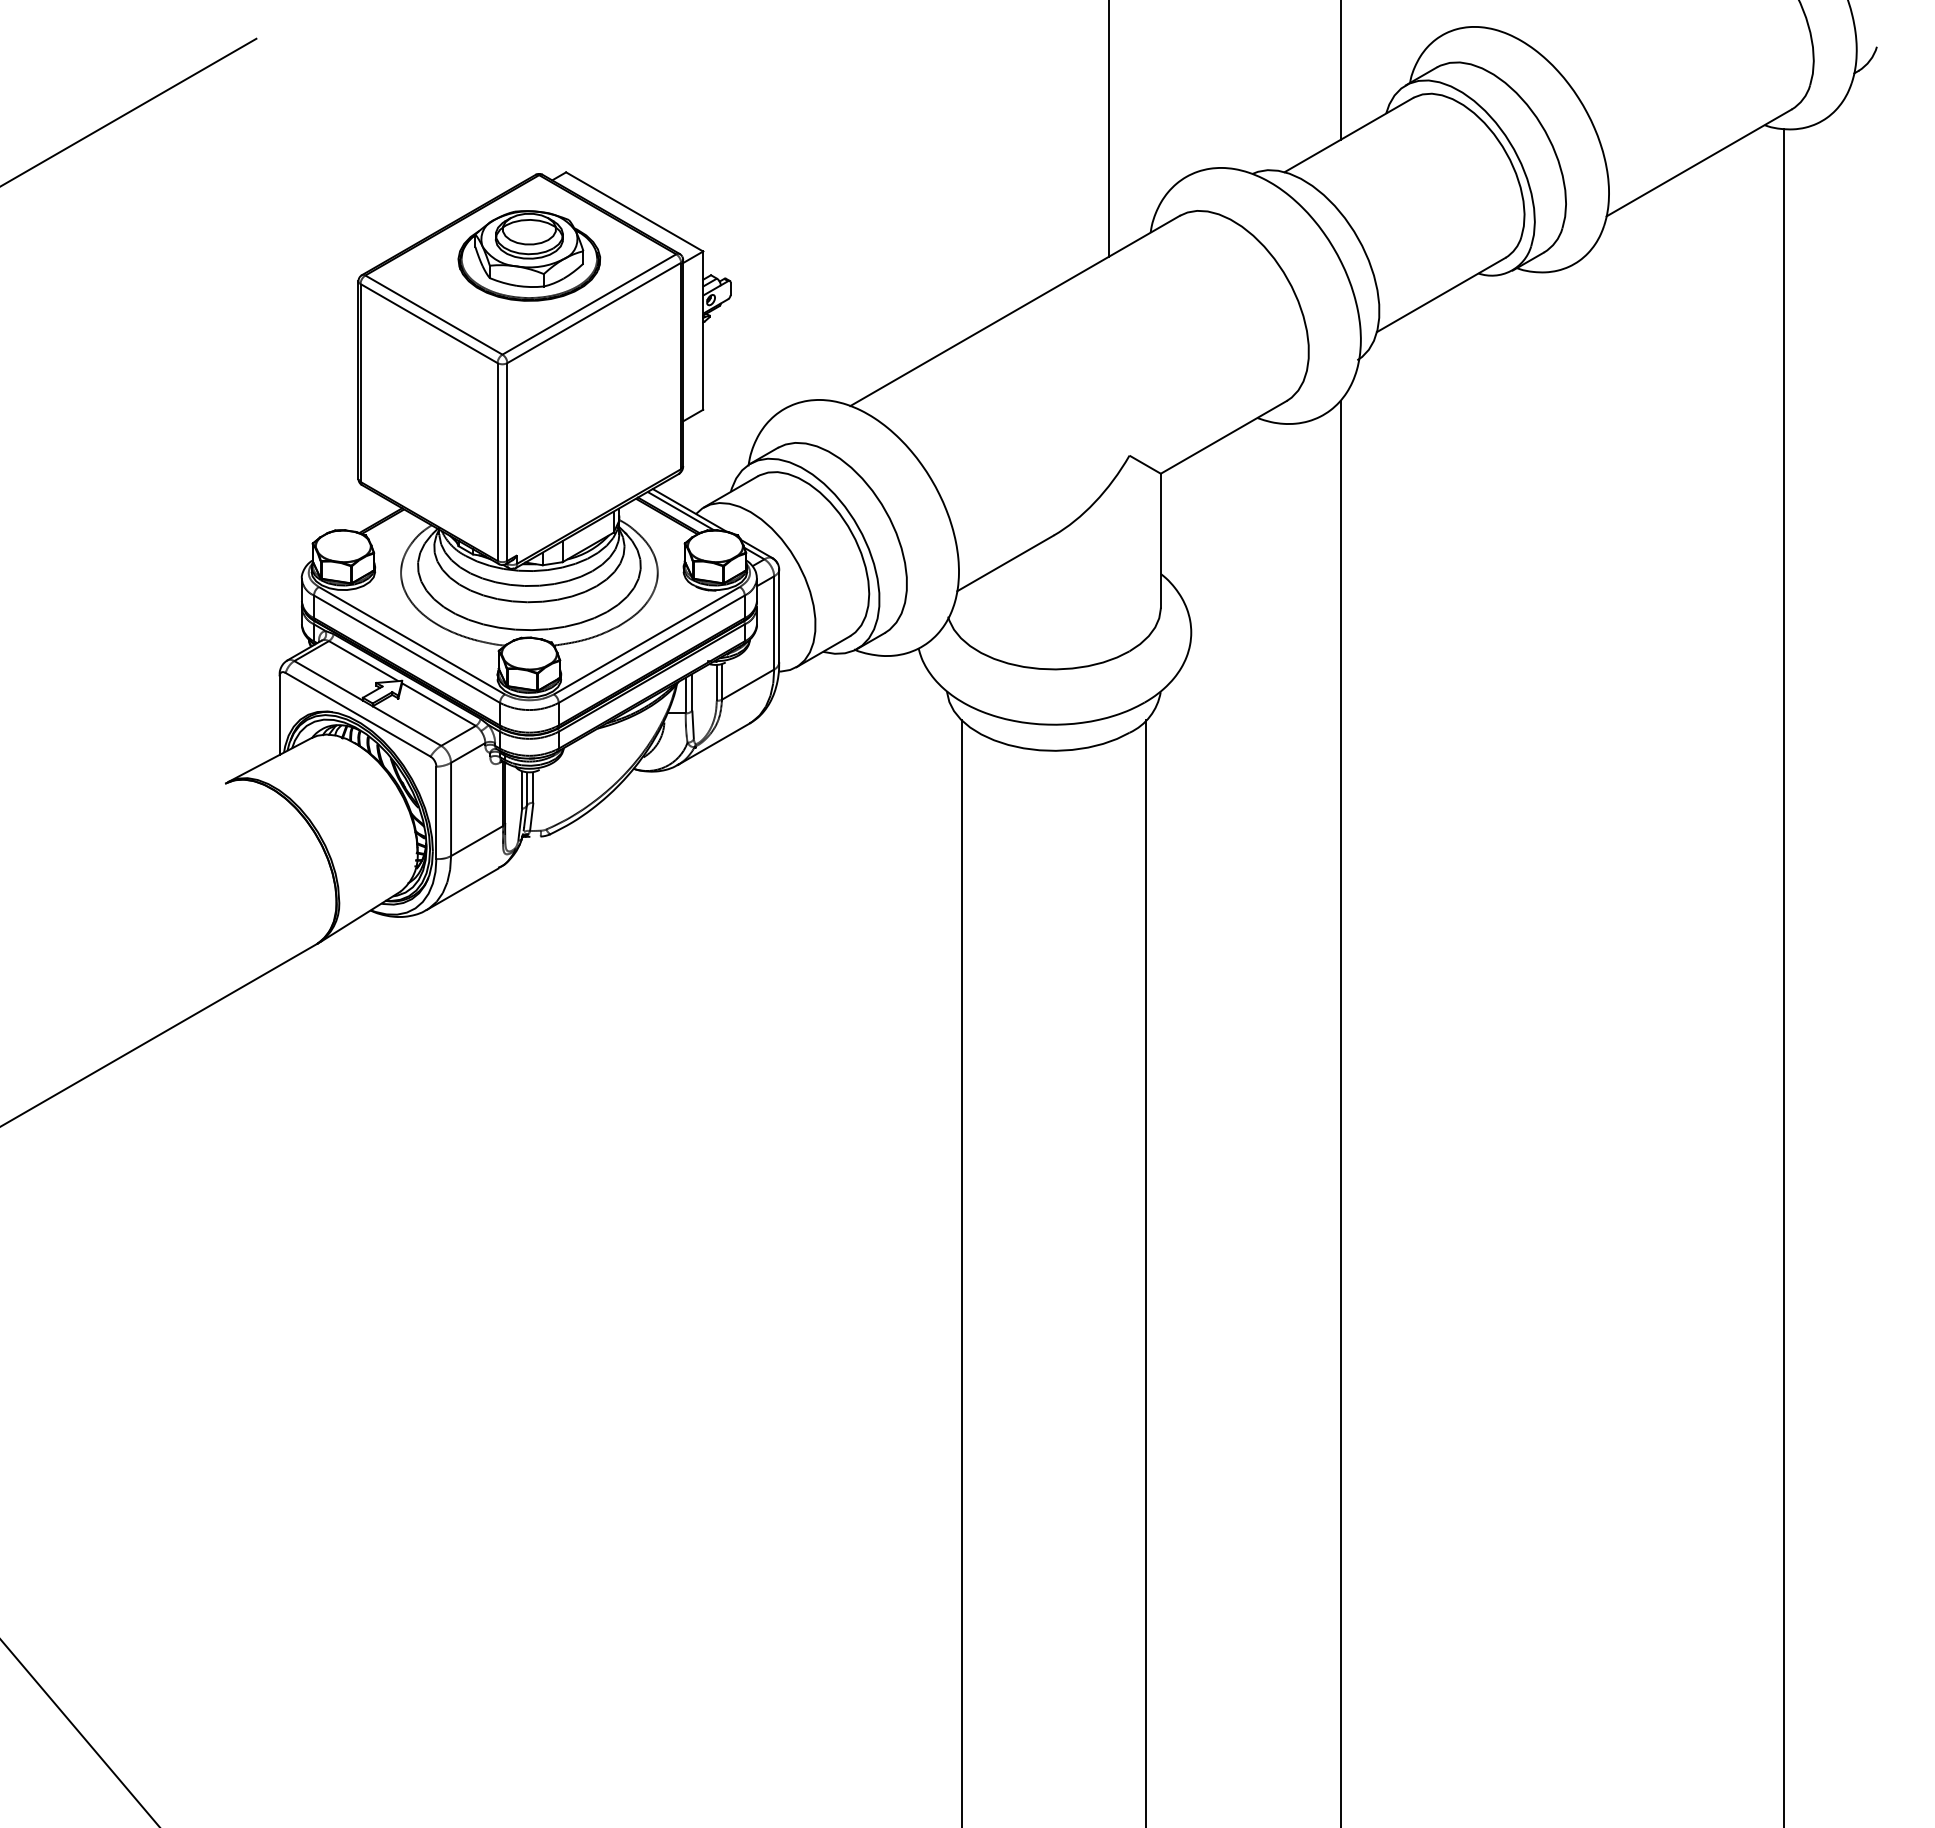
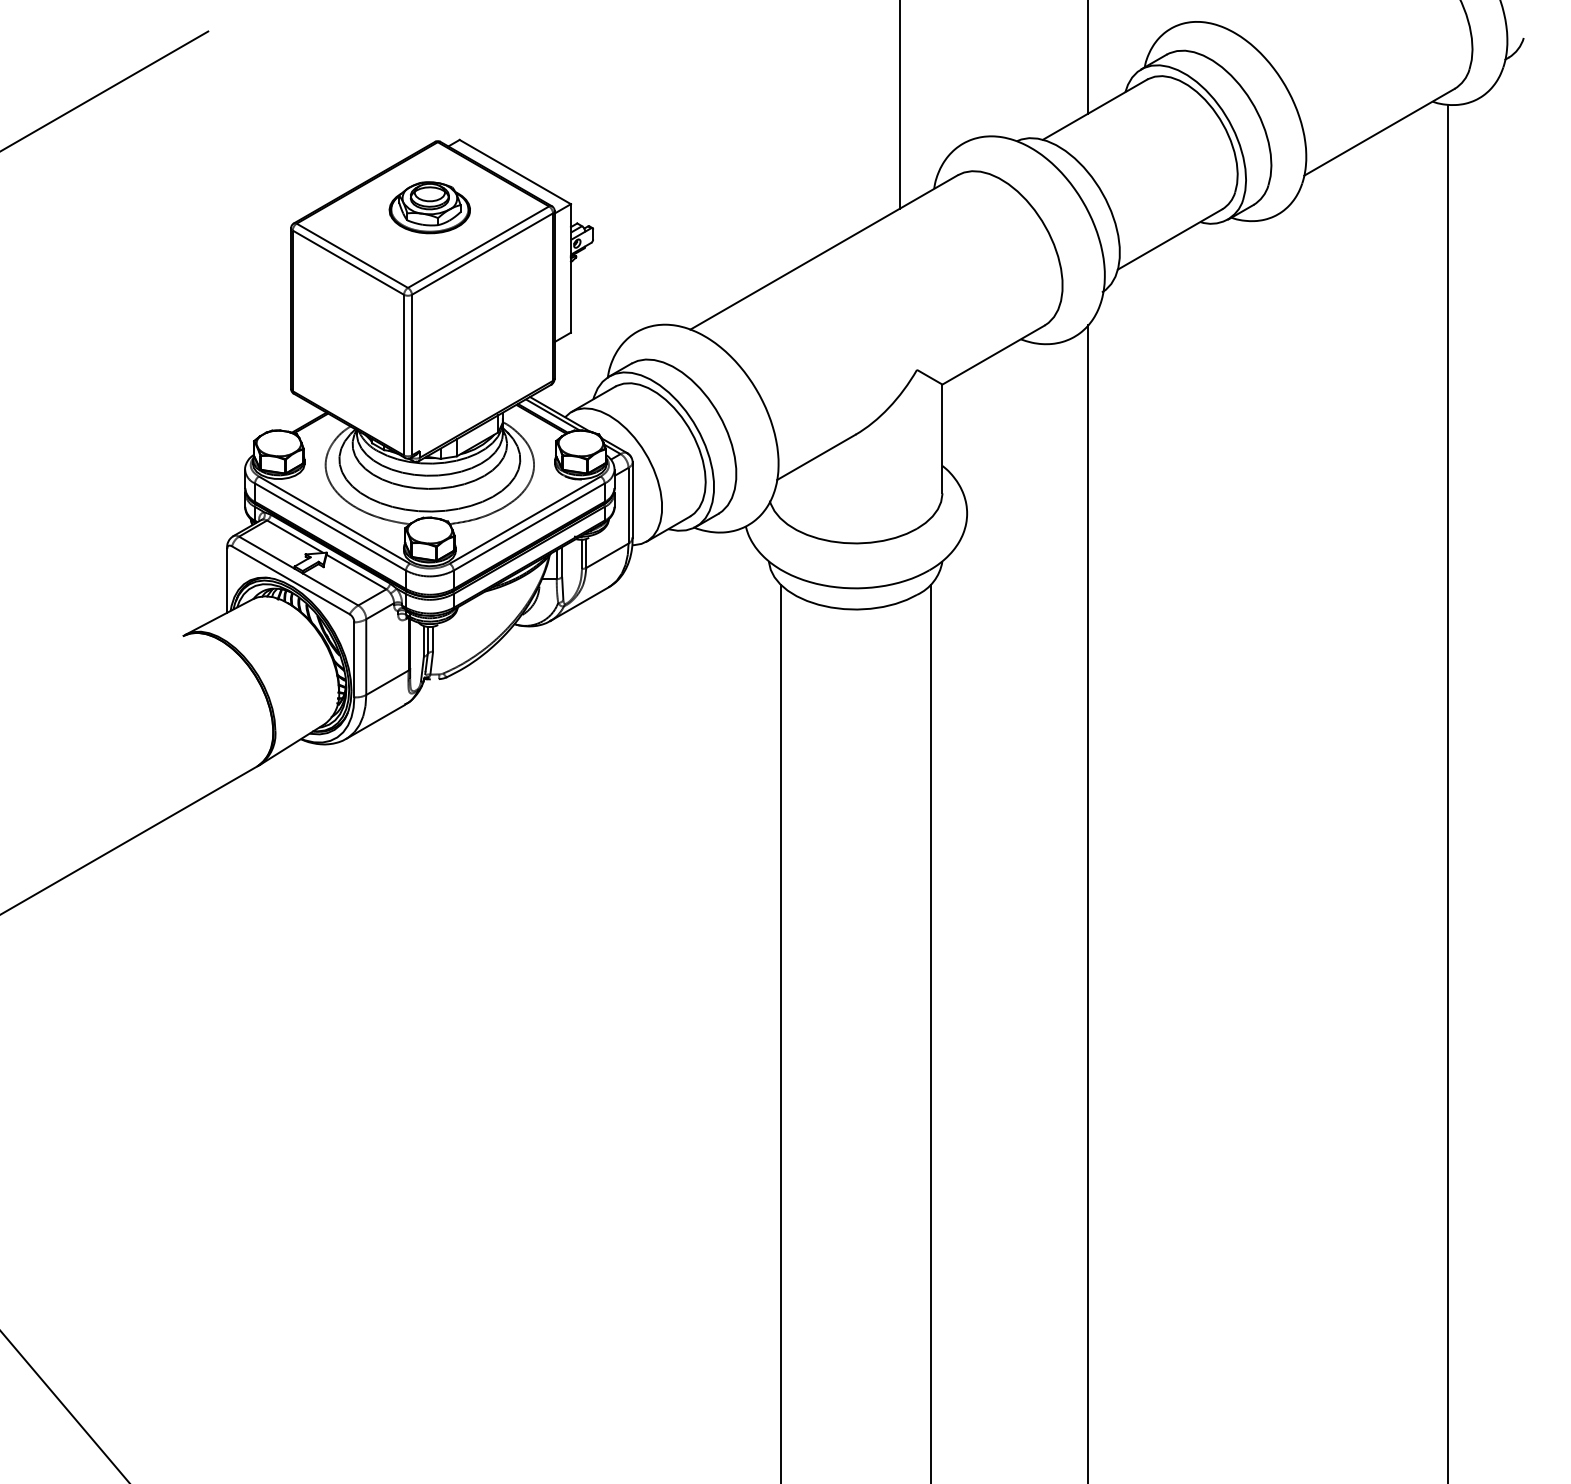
part: (529, 255) -> (429, 207), size x0.7

